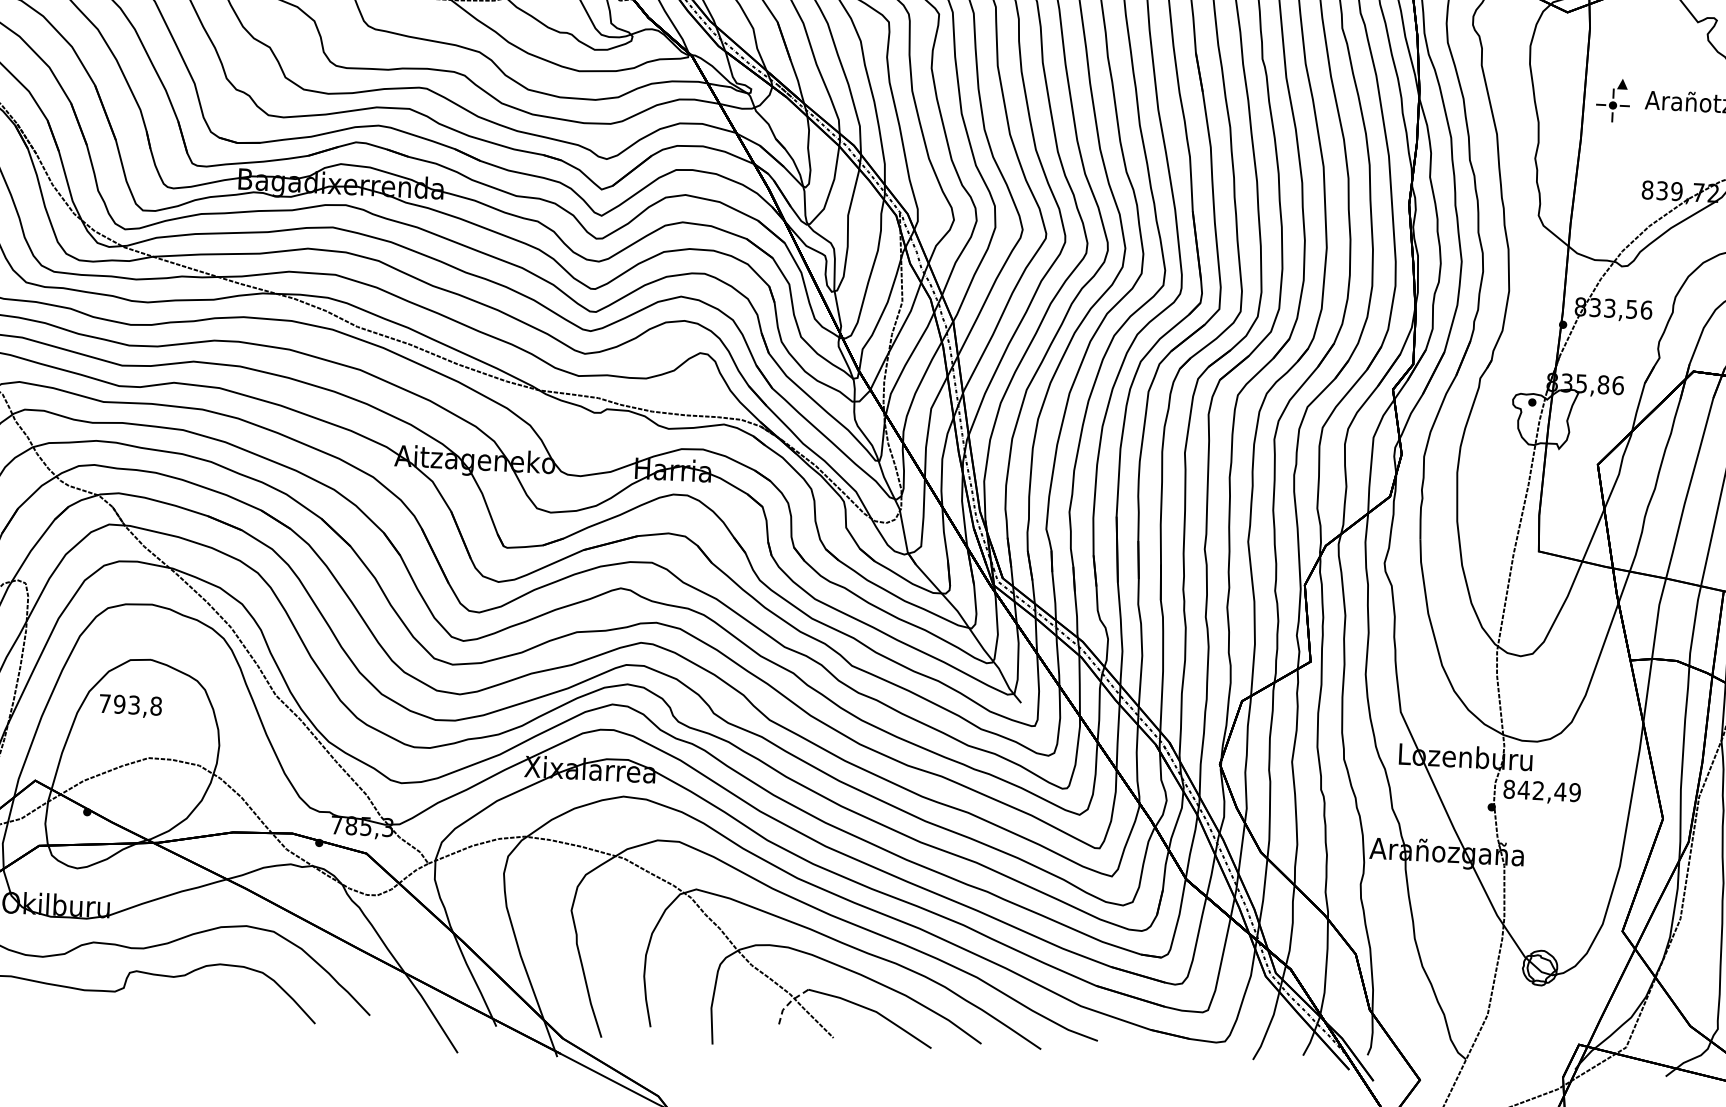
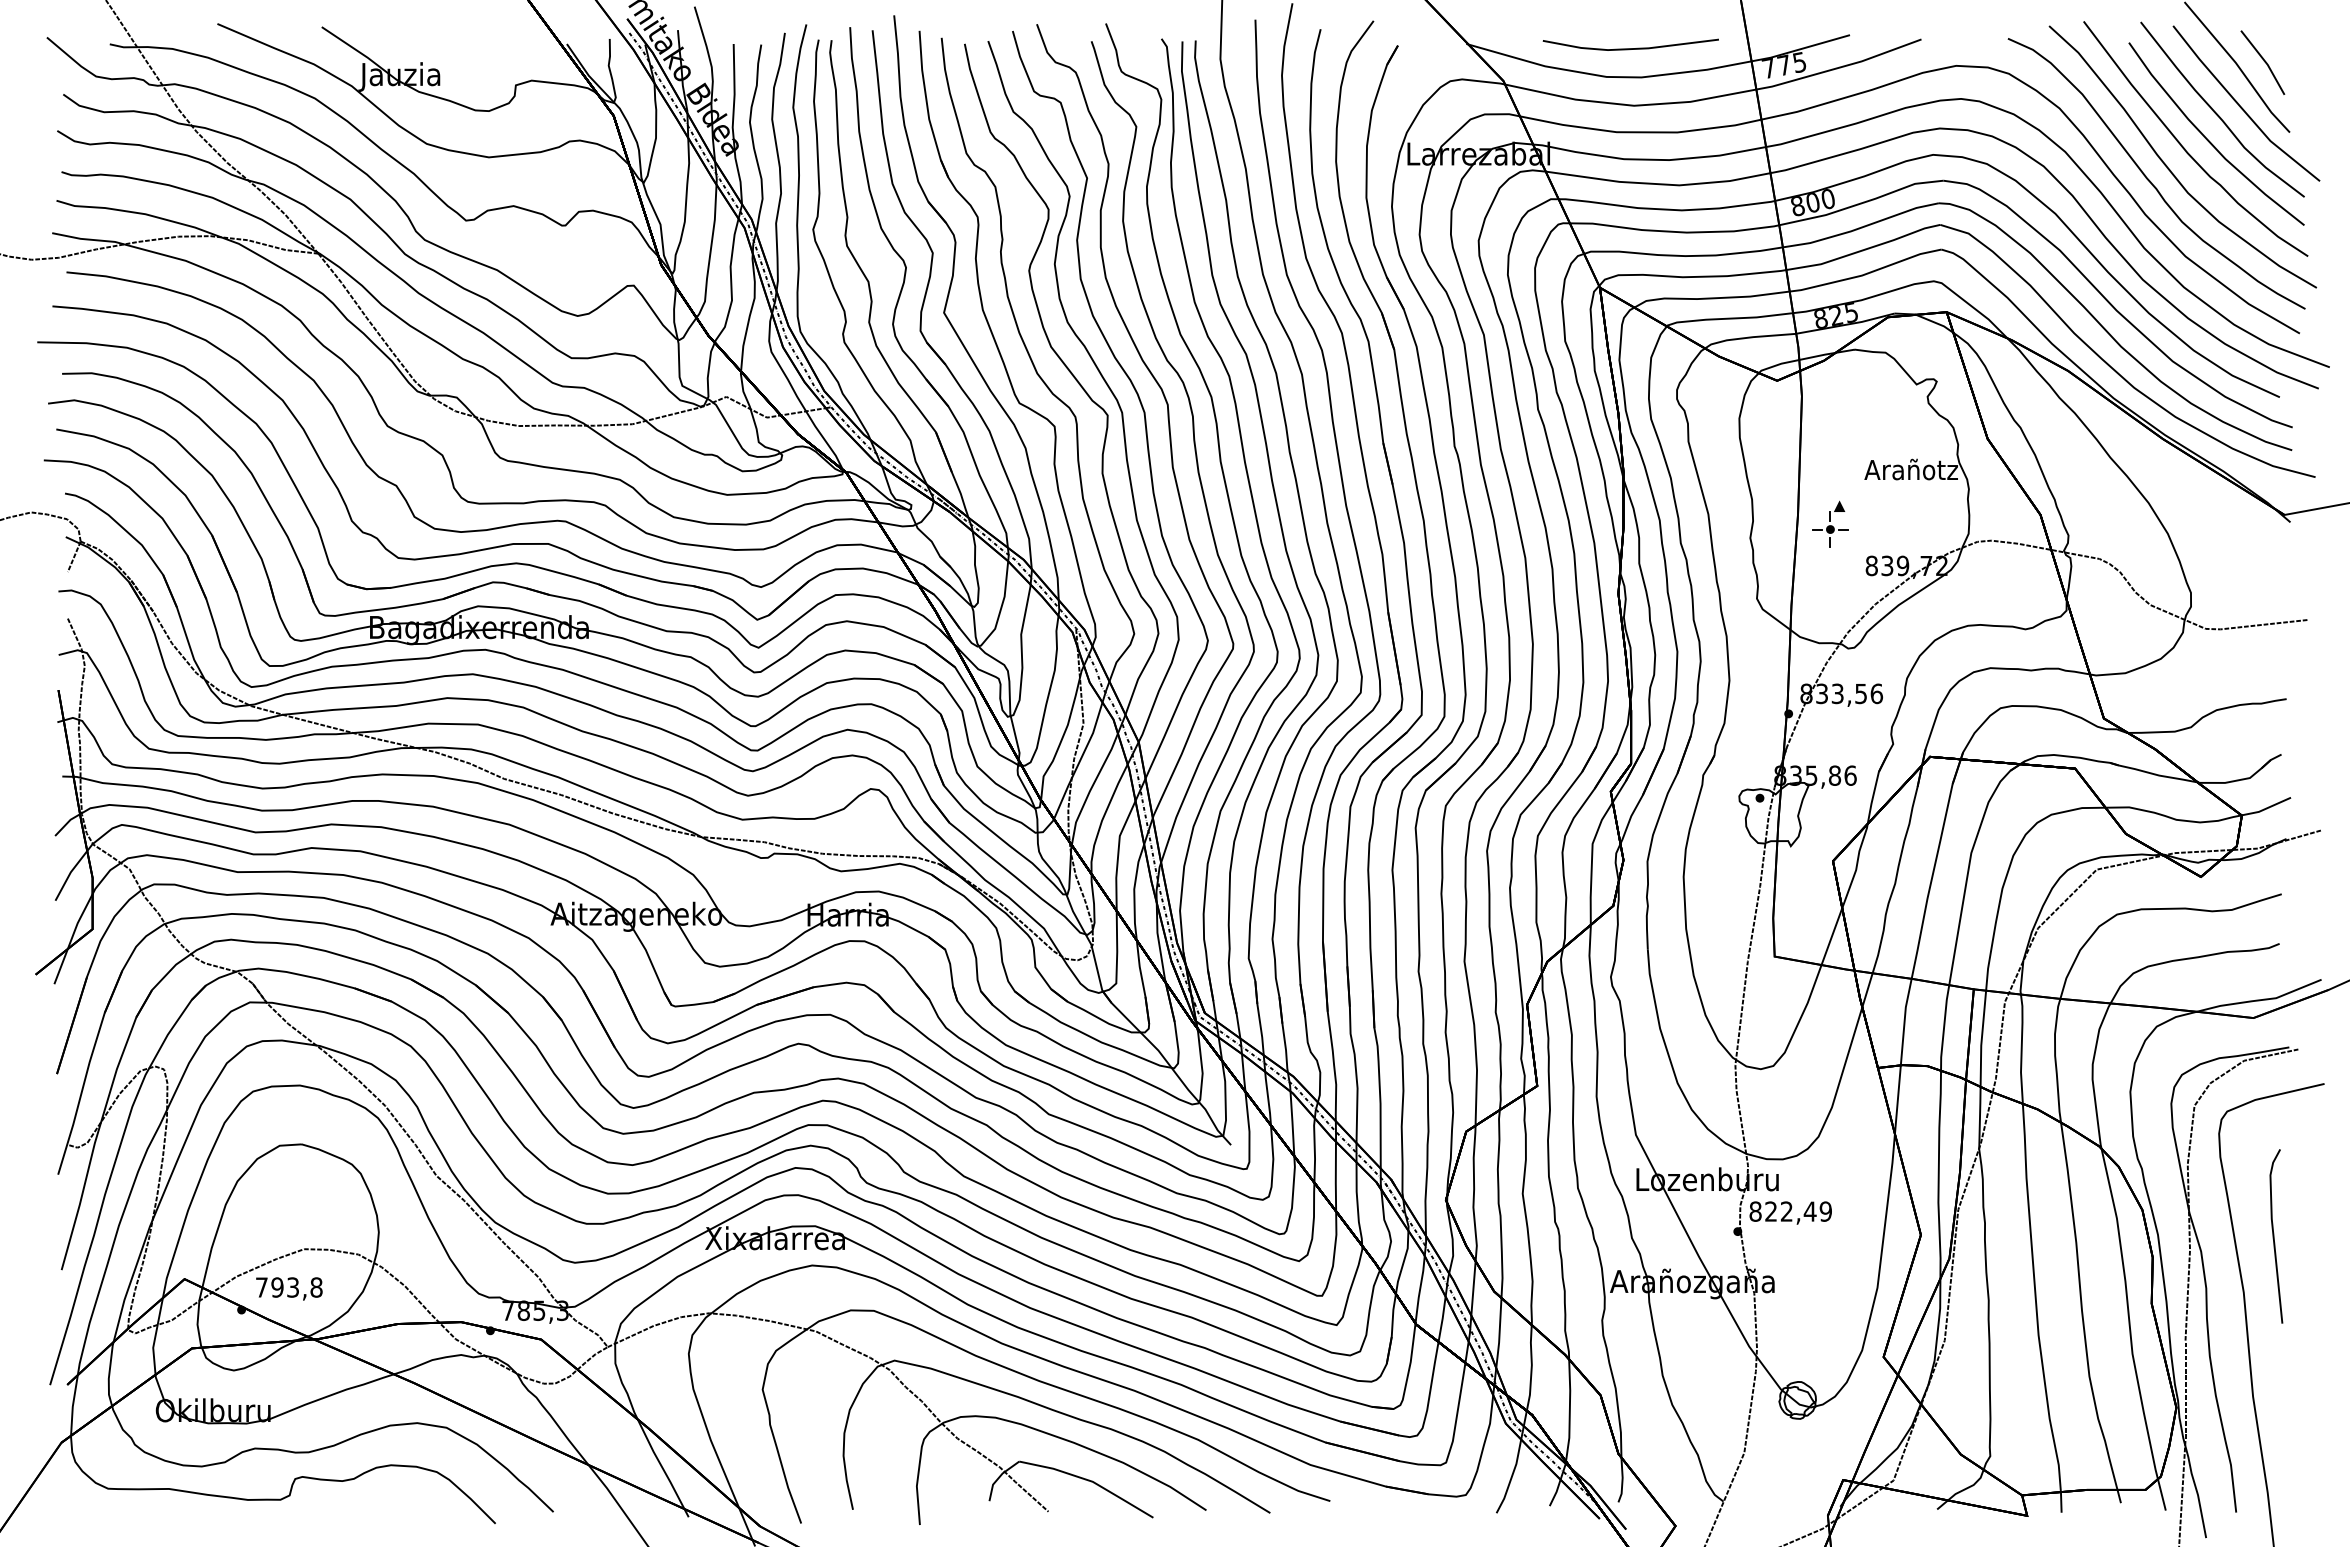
part: (1613, 99) -> (1830, 523), moved
text: (130, 705) -> (289, 1288), moved
text: (1523, 789) -> (1770, 1211), 842,49 -> 822,49
line: (788, 1003) -> (998, 1477), dashed -> solid

